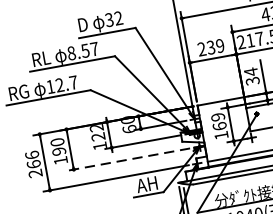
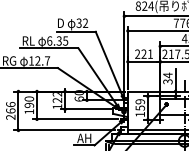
text: (214, 45) -> (146, 53), 239 -> 221
text: (82, 50) -> (57, 40), 8.57 -> 6.35
text: (218, 125) -> (139, 107), 169 -> 159
line: (129, 159) -> (75, 119), dashed -> solid

